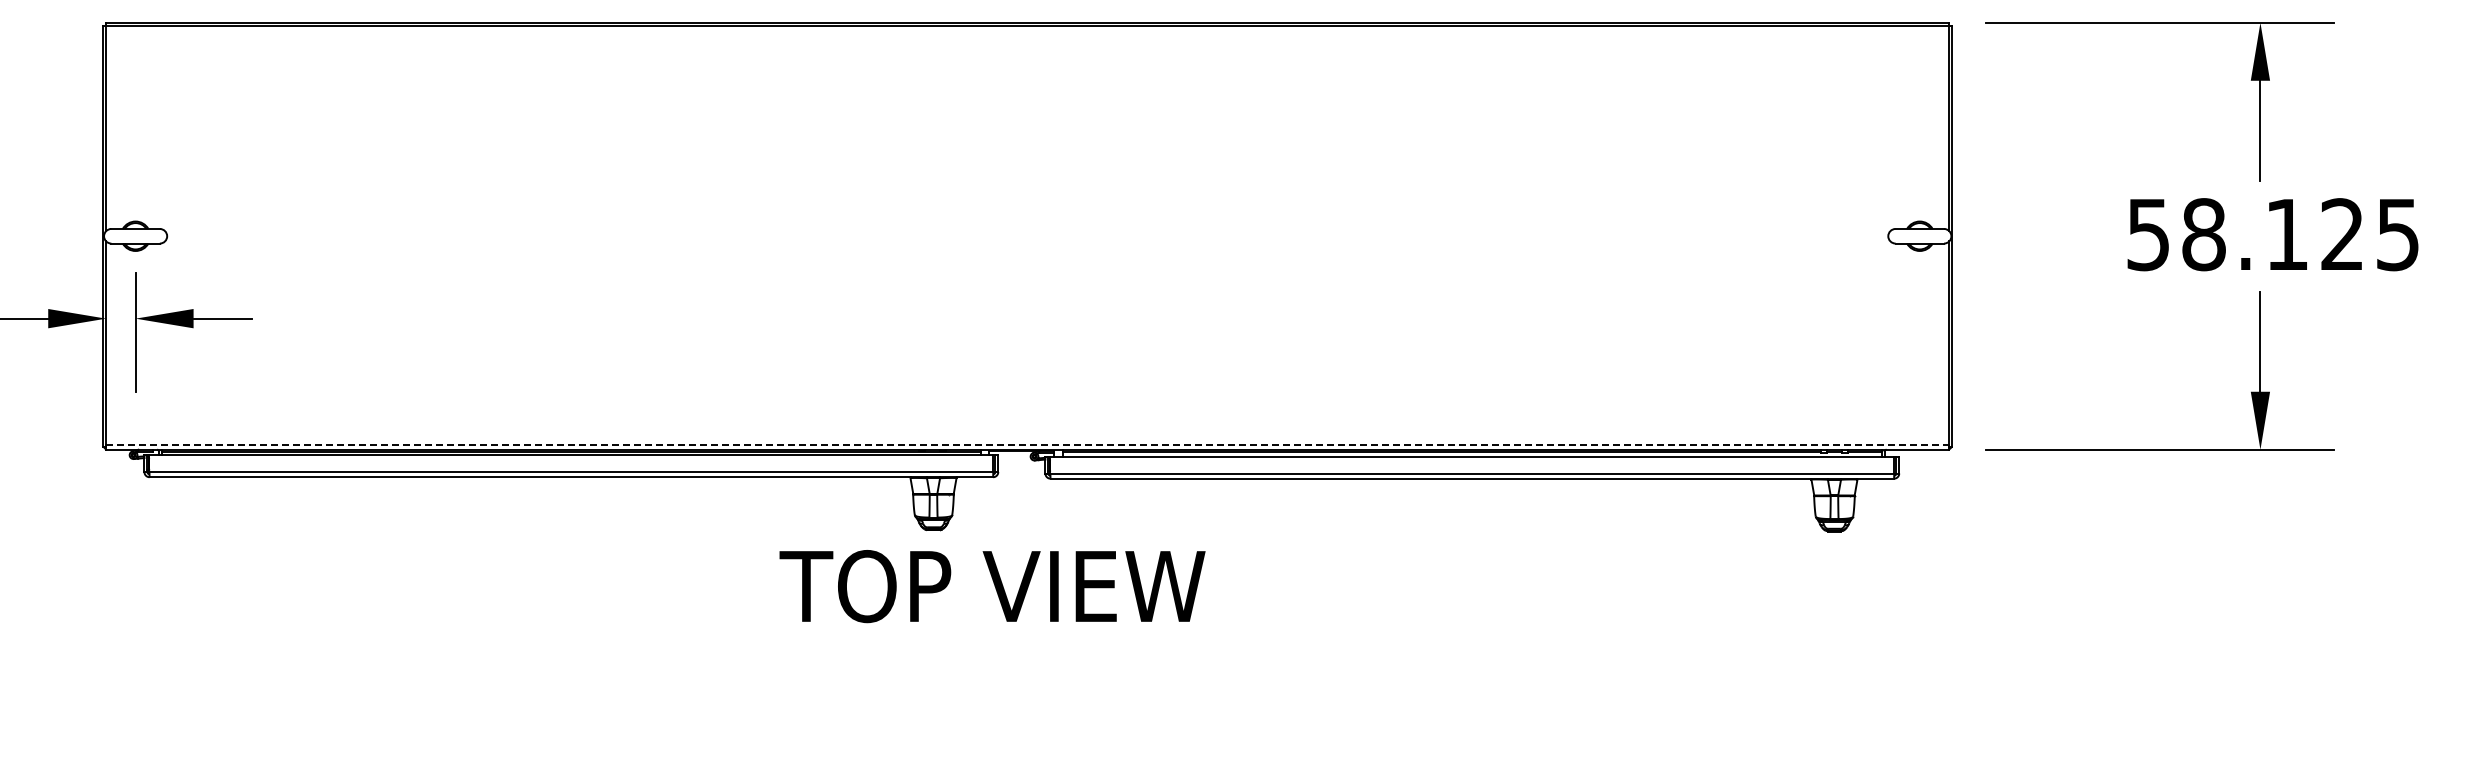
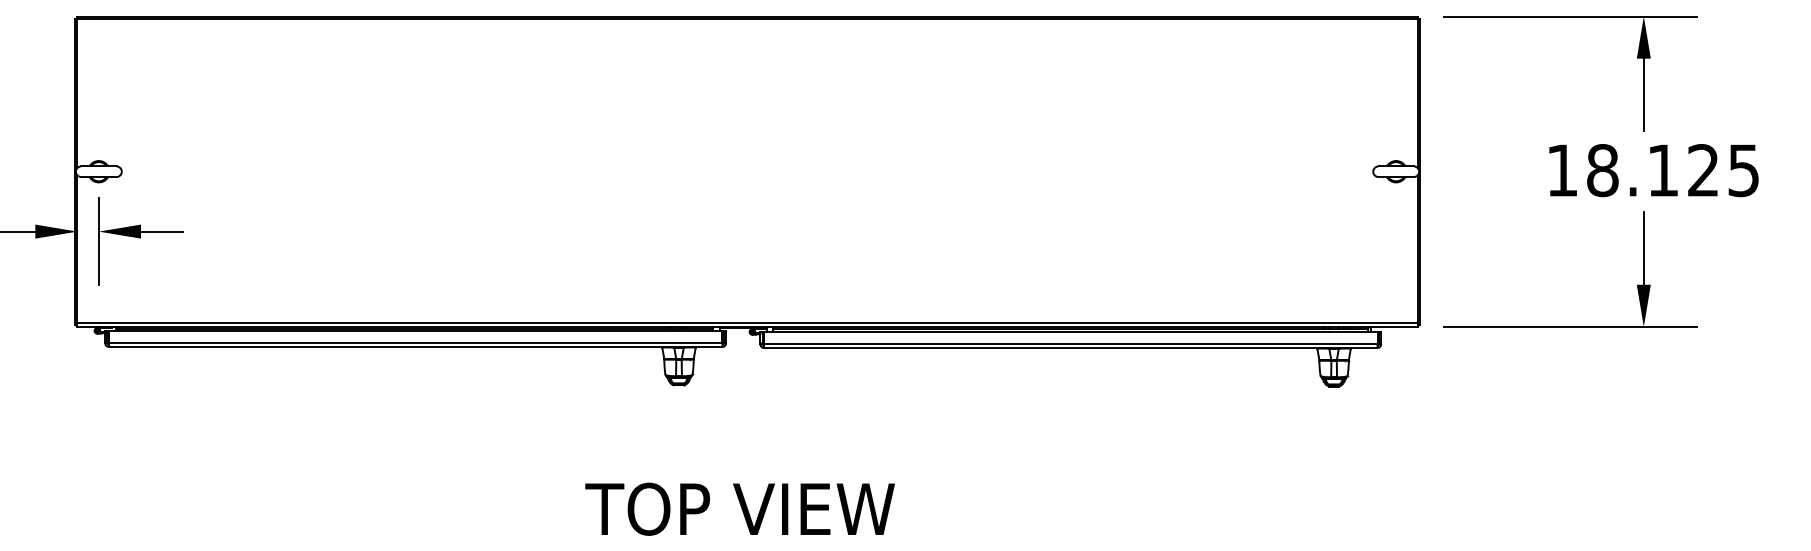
text: (2147, 235) -> (1561, 171), 58.125 -> 18.125
line: (1027, 444) -> (747, 323), dashed -> solid
text: (992, 586) -> (740, 509), moved

